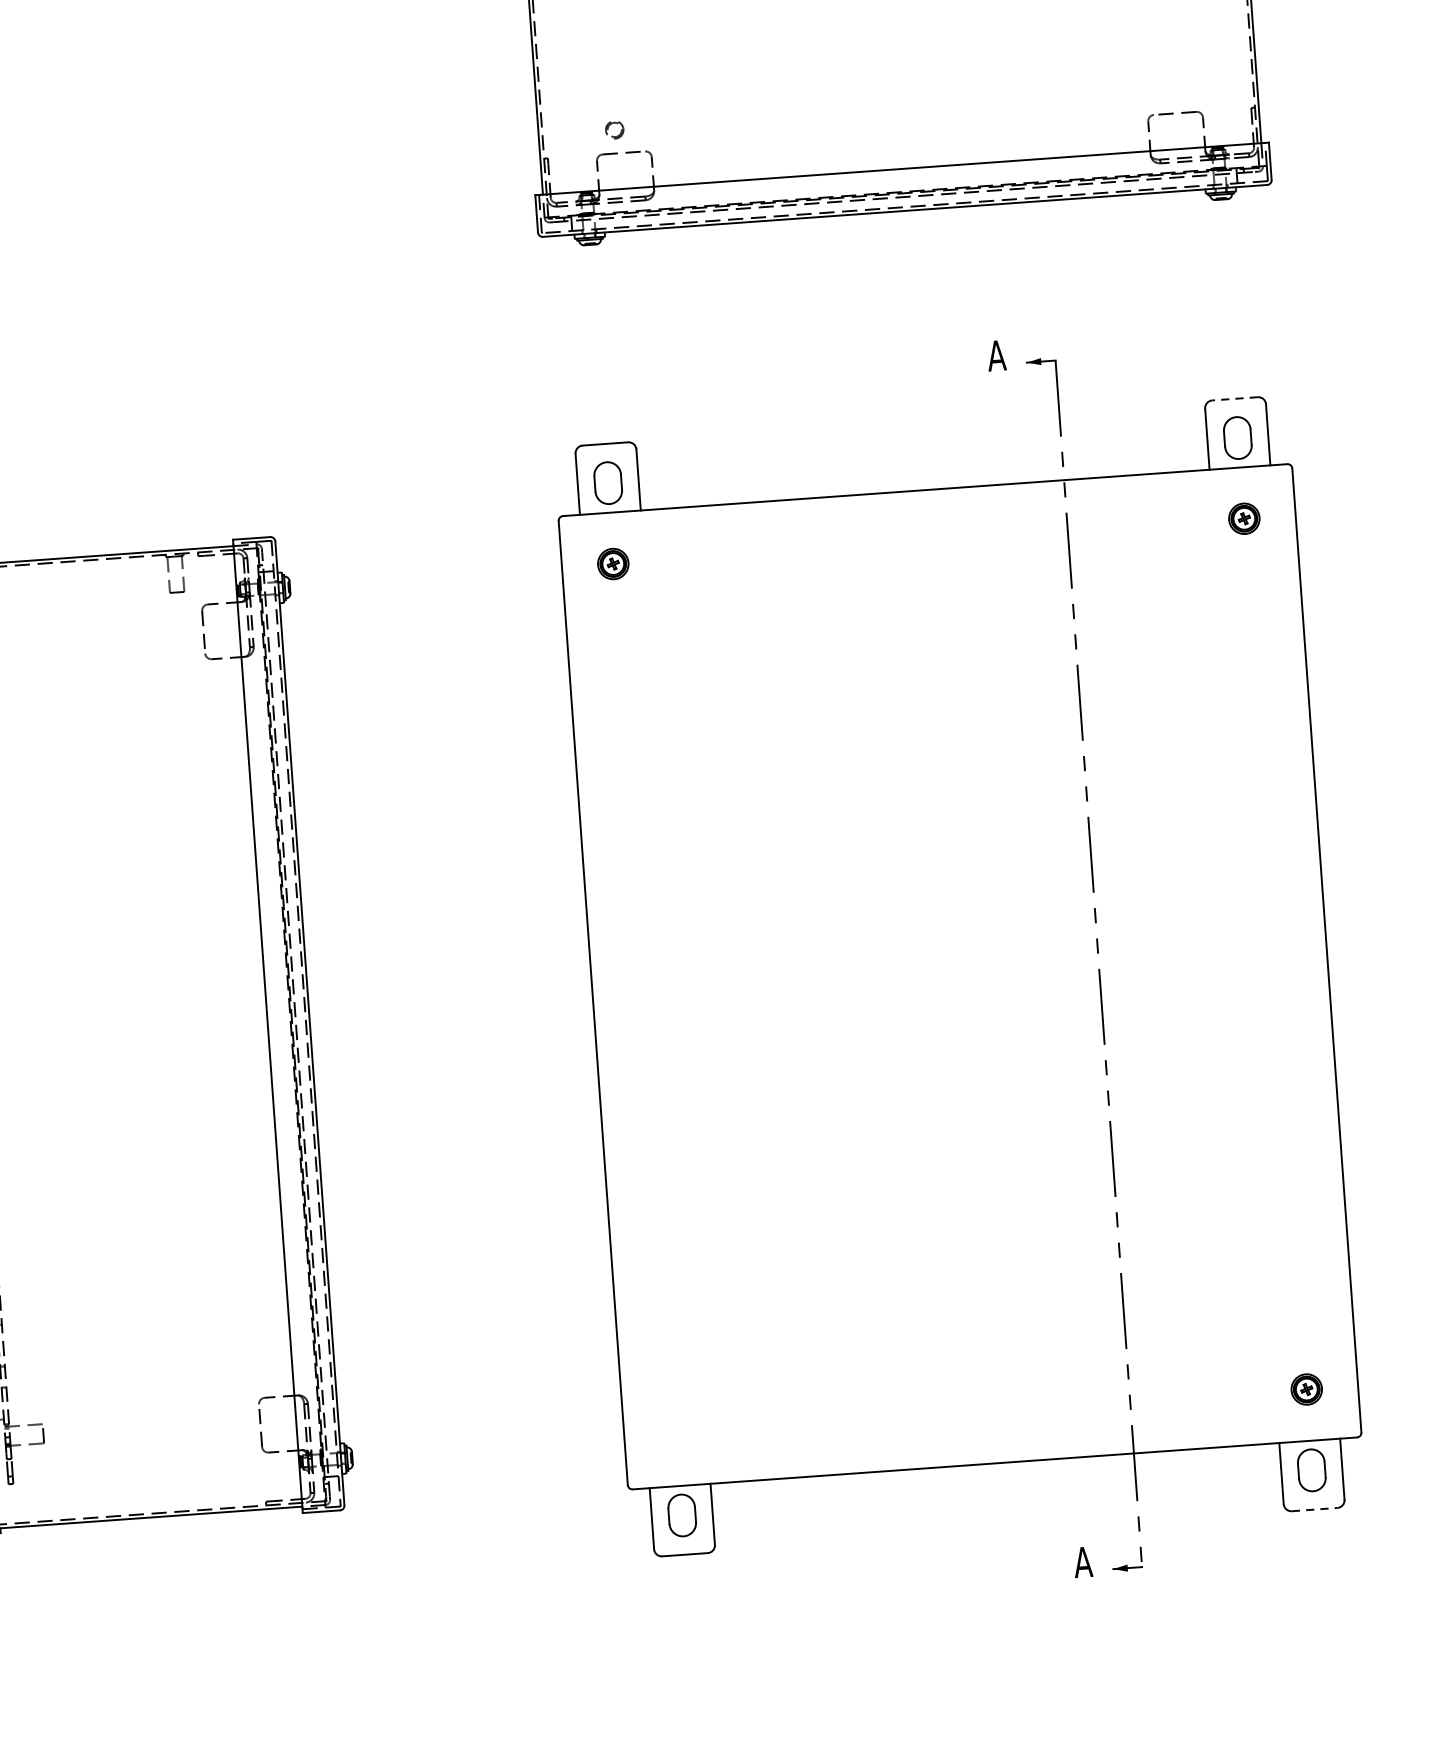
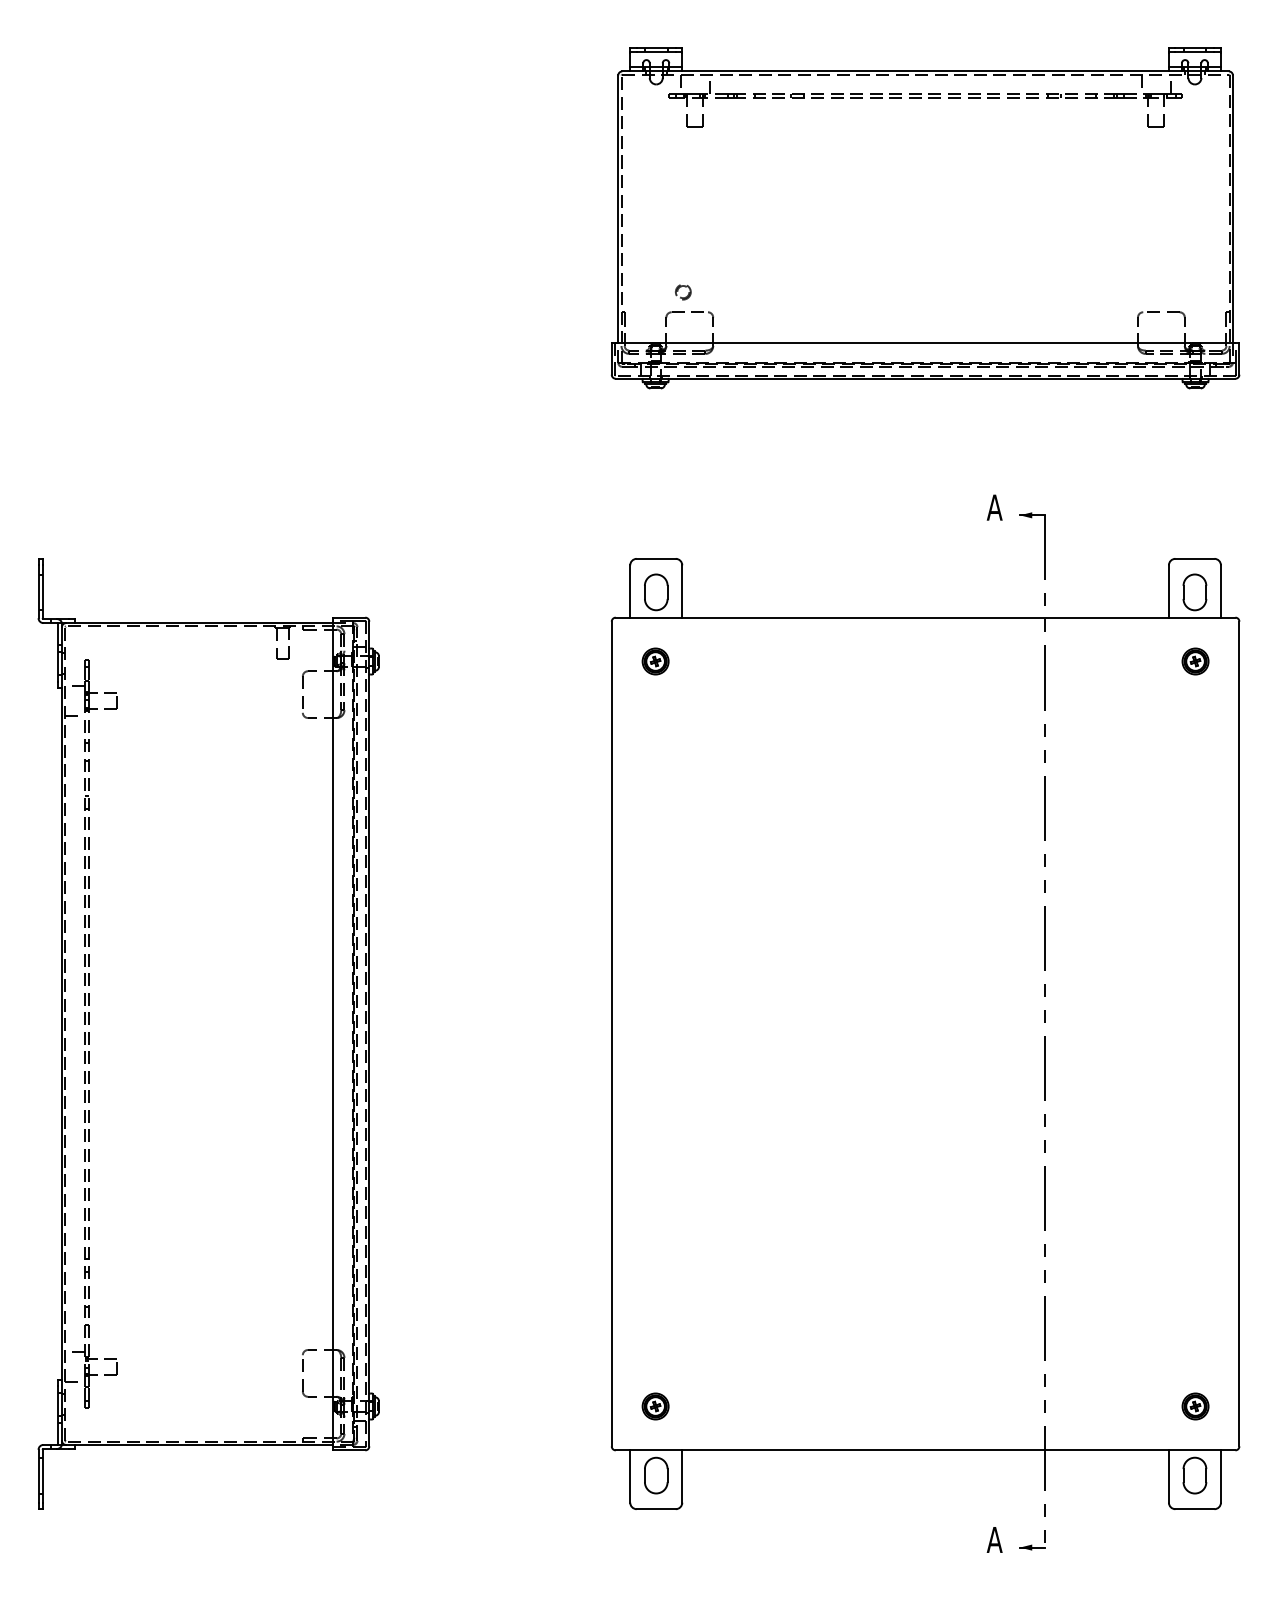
line: (1234, 398) -> (1194, 558), dashed -> solid
part: (675, 1434) -> (655, 1406), added
line: (1314, 1509) -> (1194, 1509), dashed -> solid

